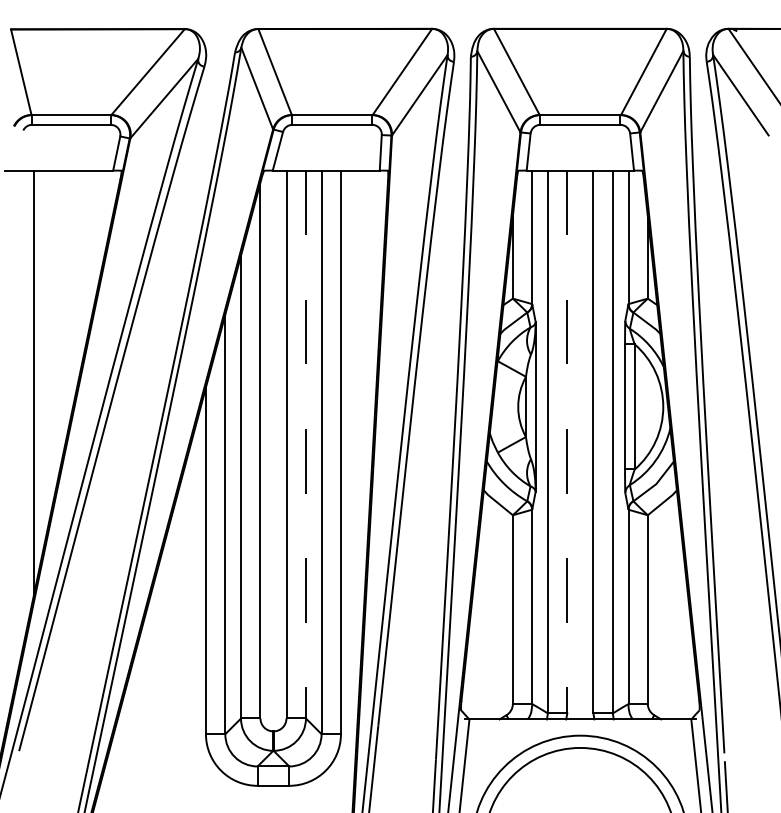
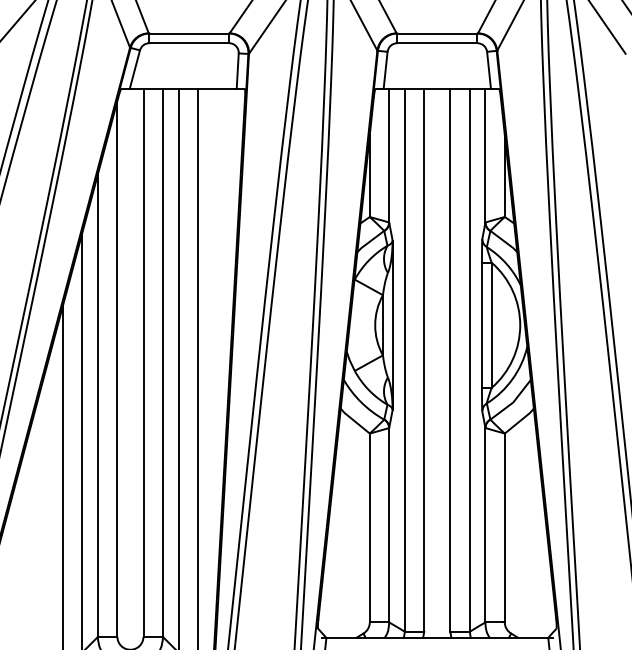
line: (567, 442) -> (424, 360), dashed -> solid
line: (305, 444) -> (162, 362), dashed -> solid

